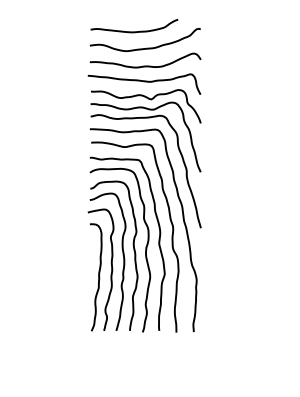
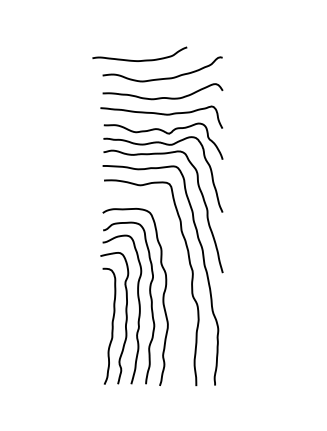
curve: (134, 31) -> (139, 60), moved
curve: (158, 244) -> (176, 290), removed

